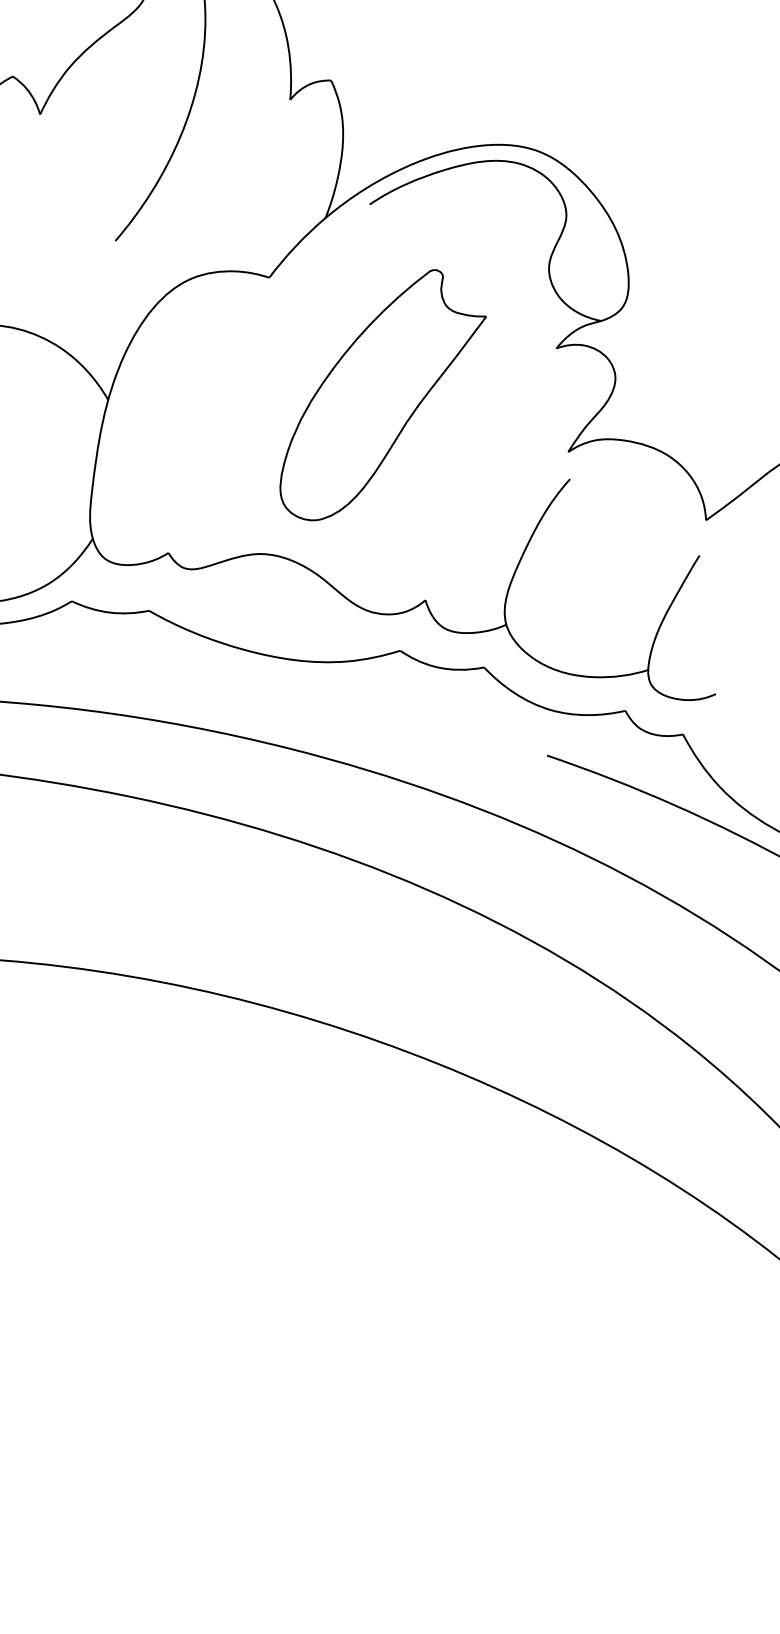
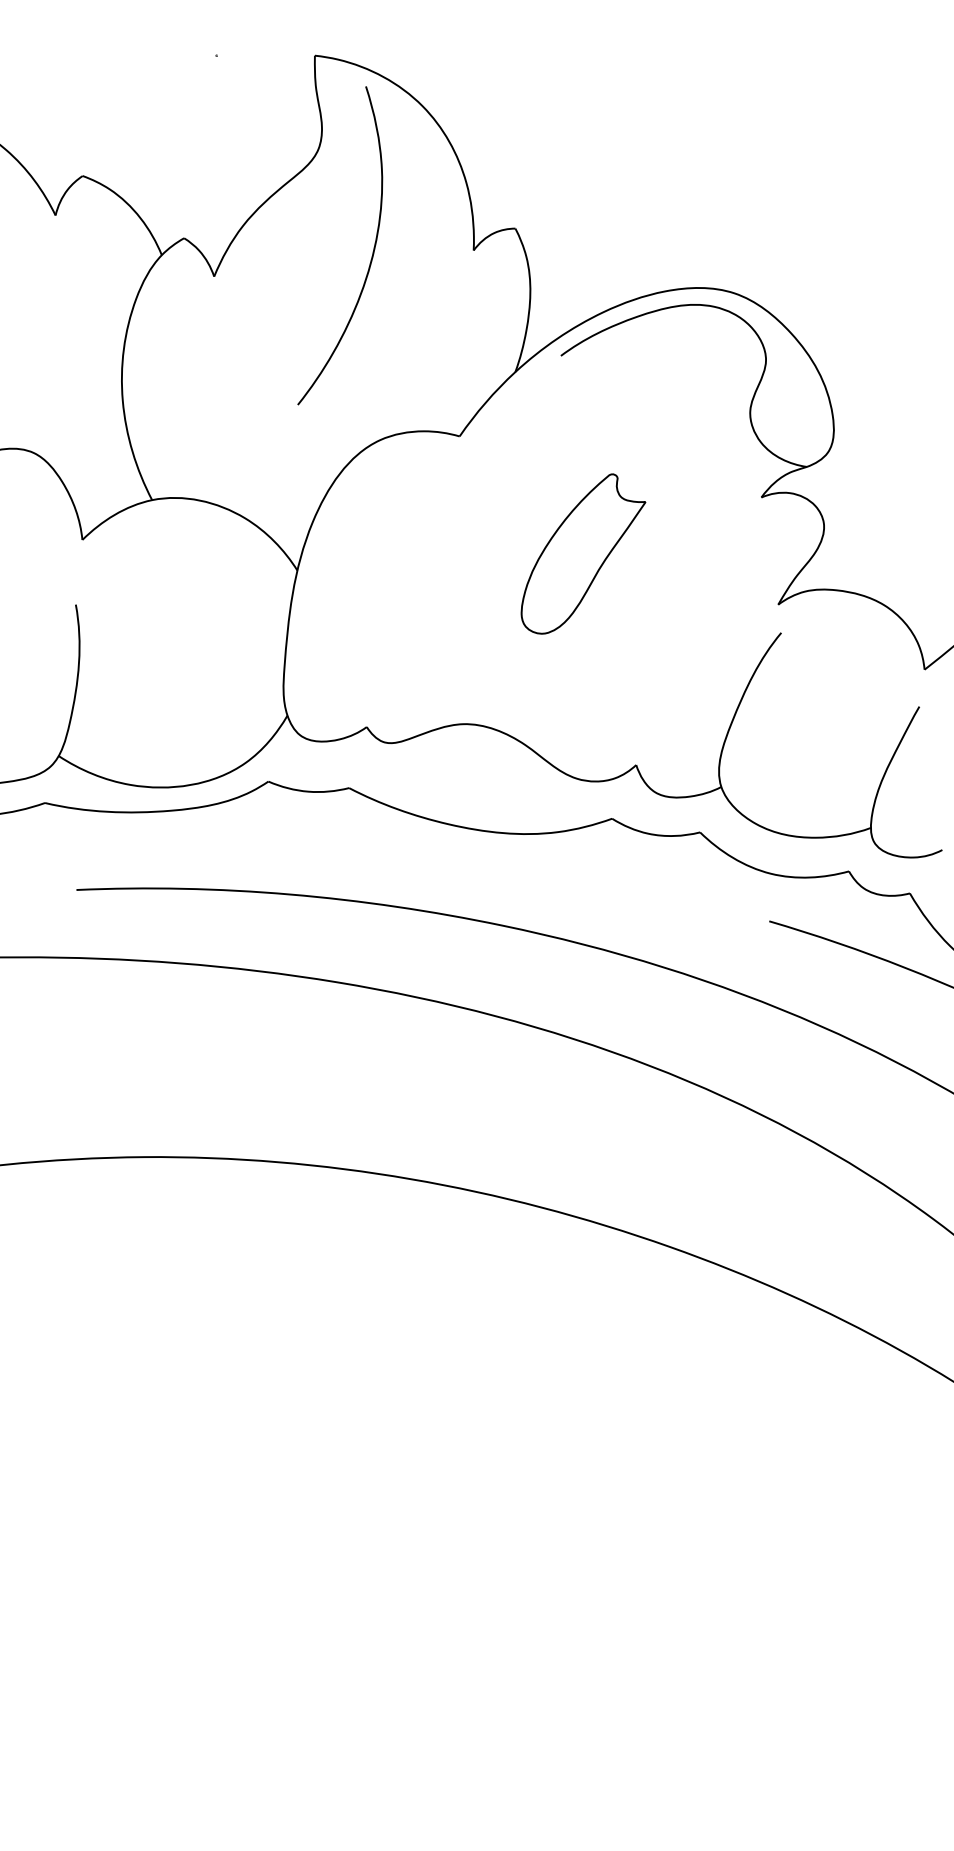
part: (383, 395) -> (583, 553), size x0.6

